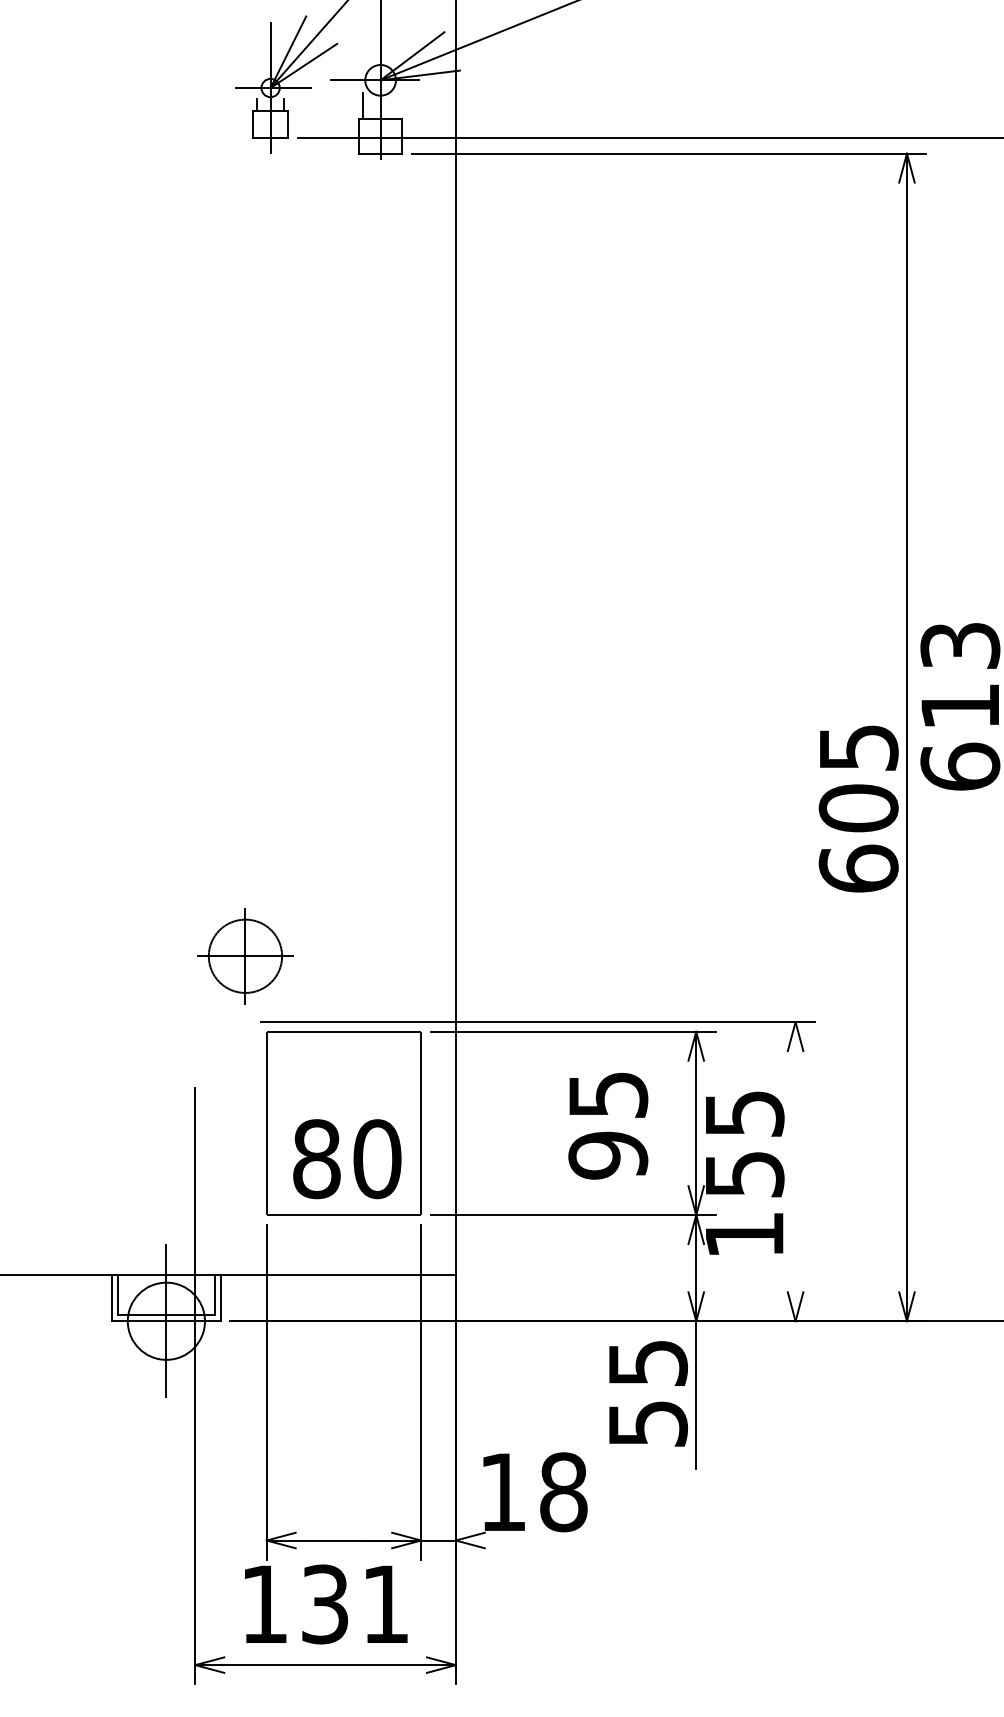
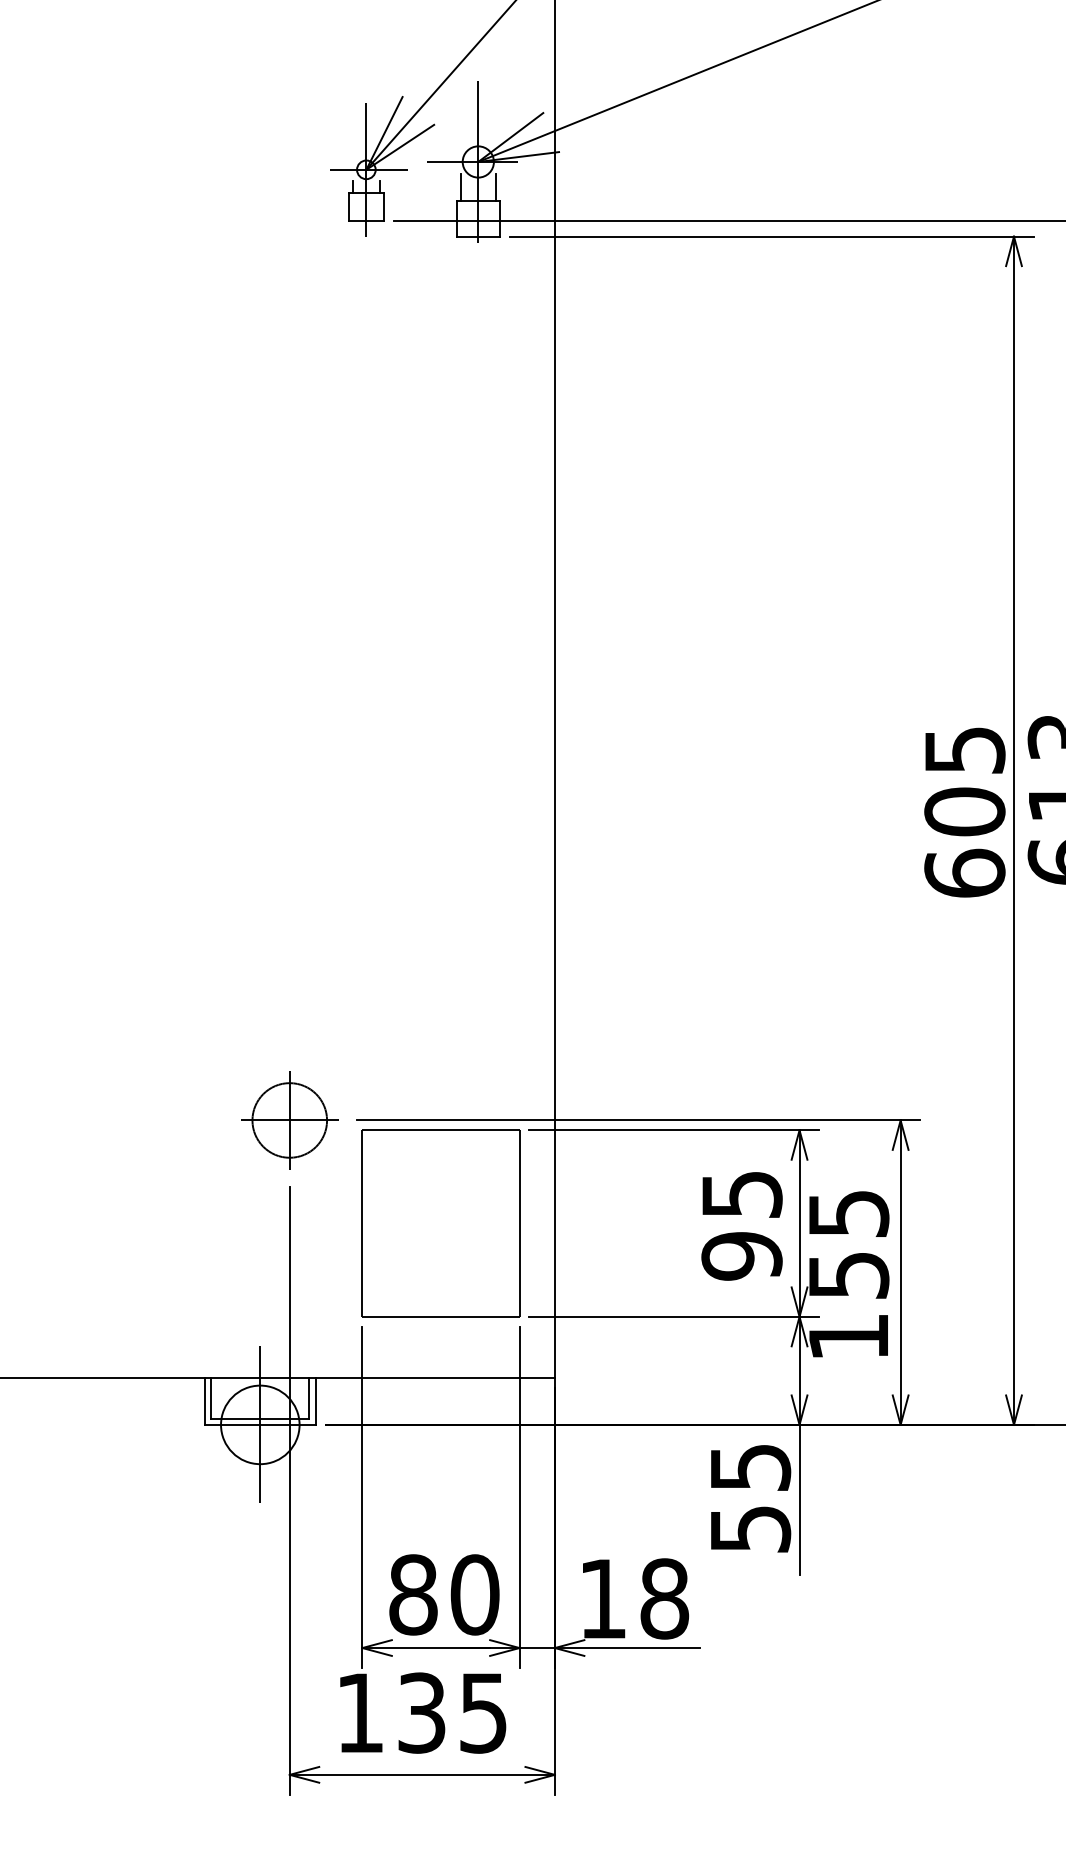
line: (398, 105) -> (496, 187), added
text: (858, 808) -> (964, 812), moved
part: (245, 956) -> (289, 1120), moved
text: (607, 1126) -> (741, 1226), moved
text: (347, 1158) -> (444, 1594), moved
line: (795, 1171) -> (900, 1272), added
line: (527, 1540) -> (627, 1648), added
text: (385, 1604) -> (483, 1713), 131 -> 135

